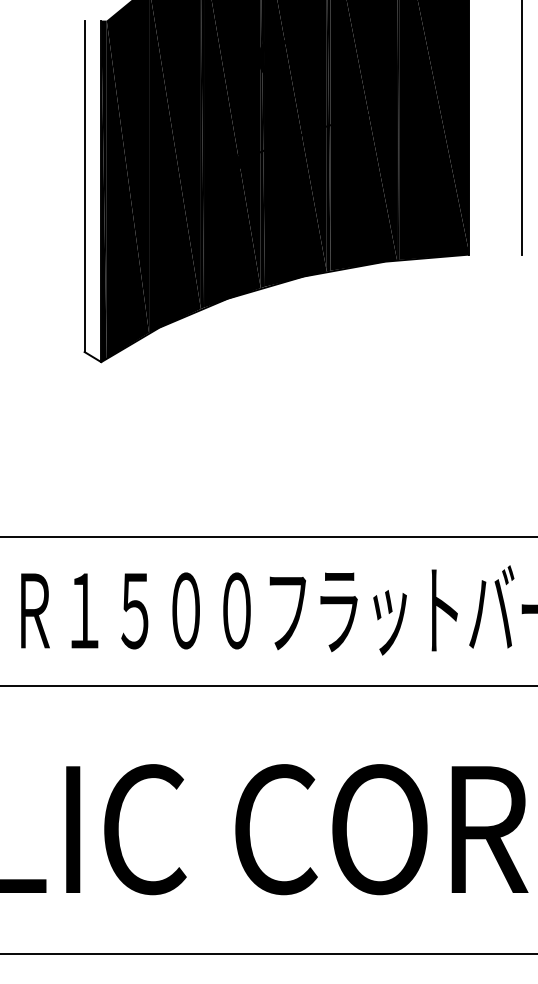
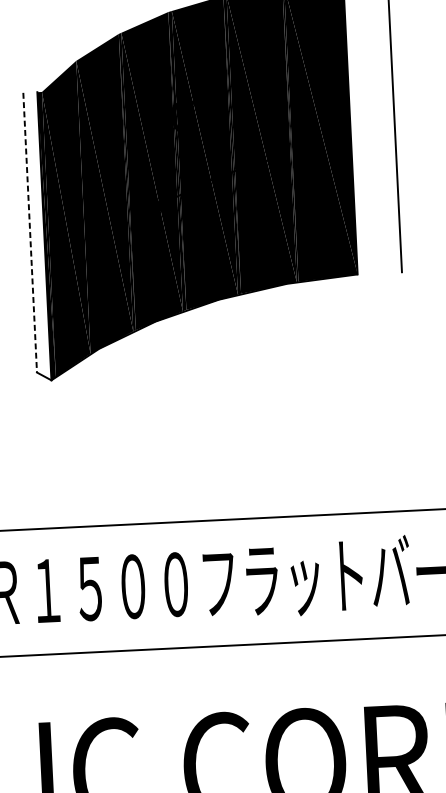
line: (84, 186) -> (30, 232), solid -> dashed

